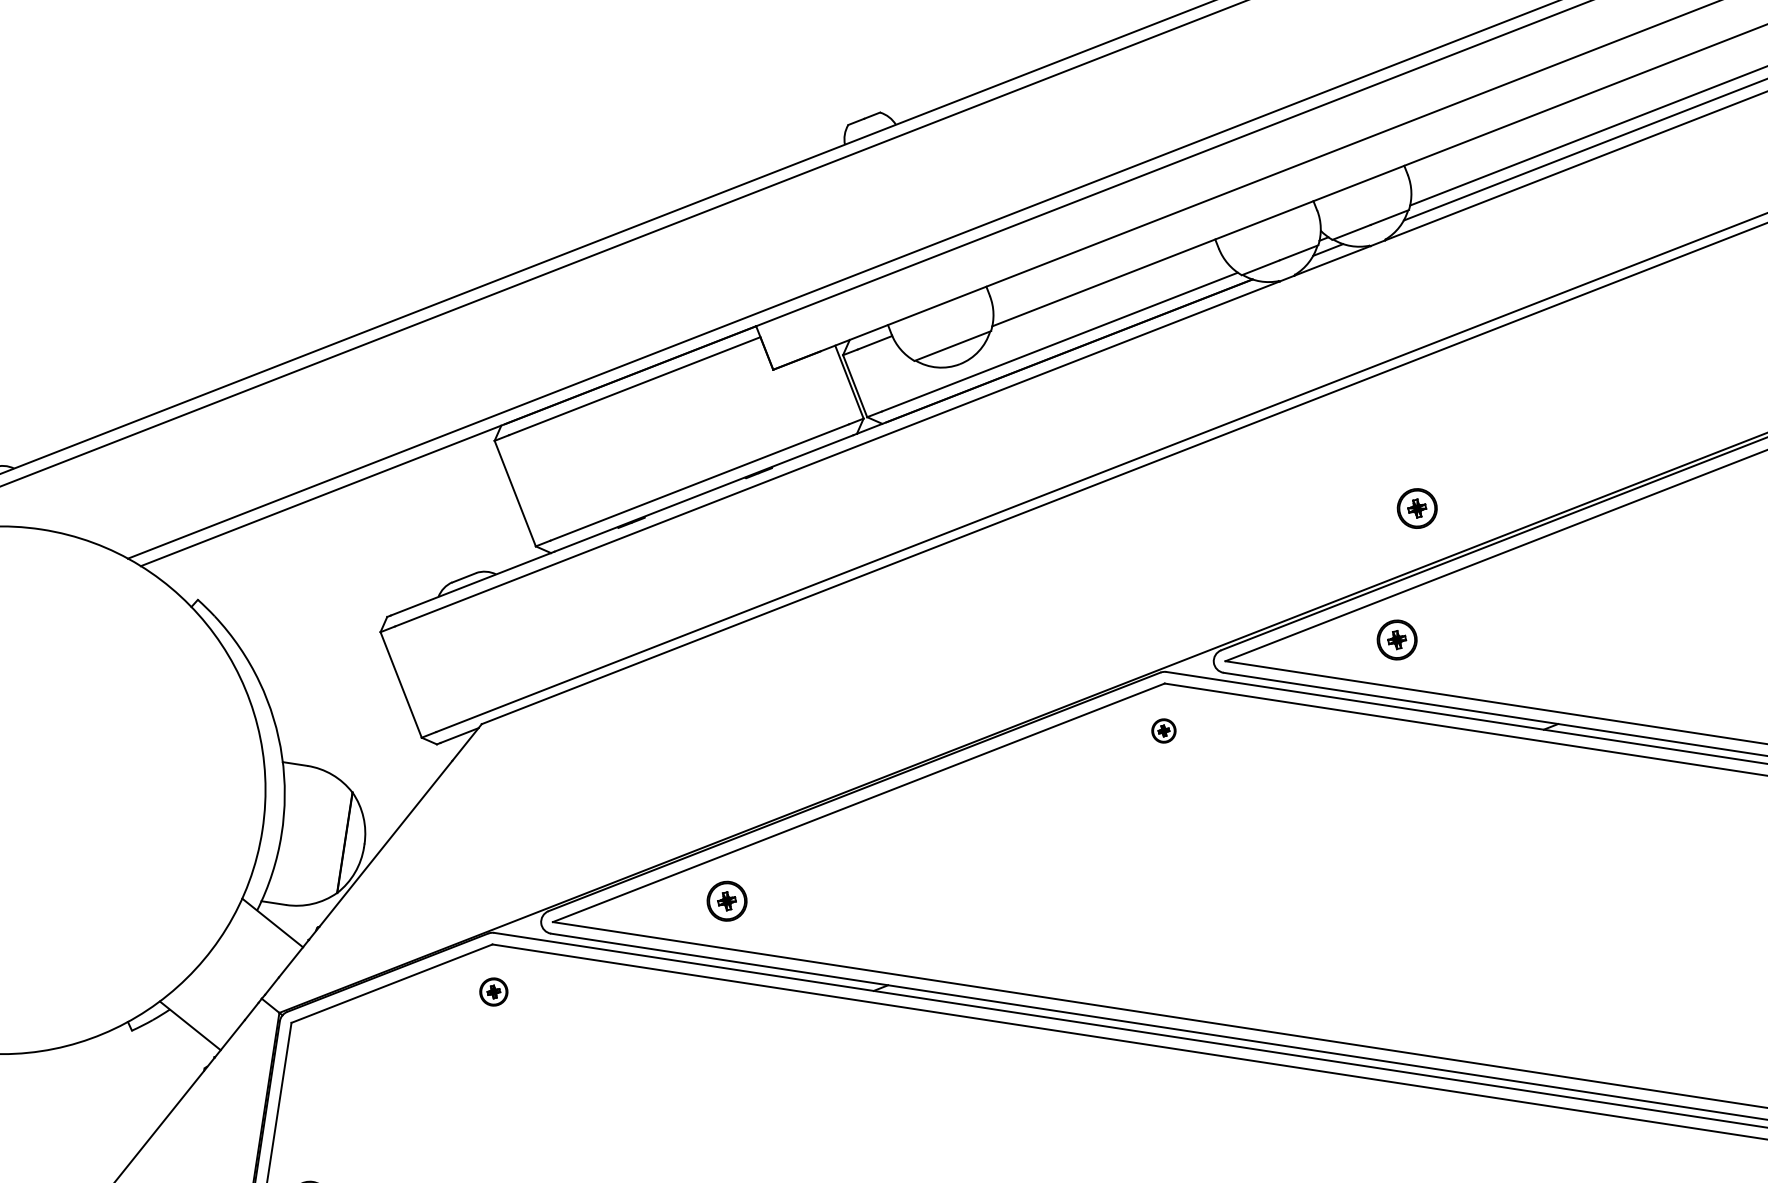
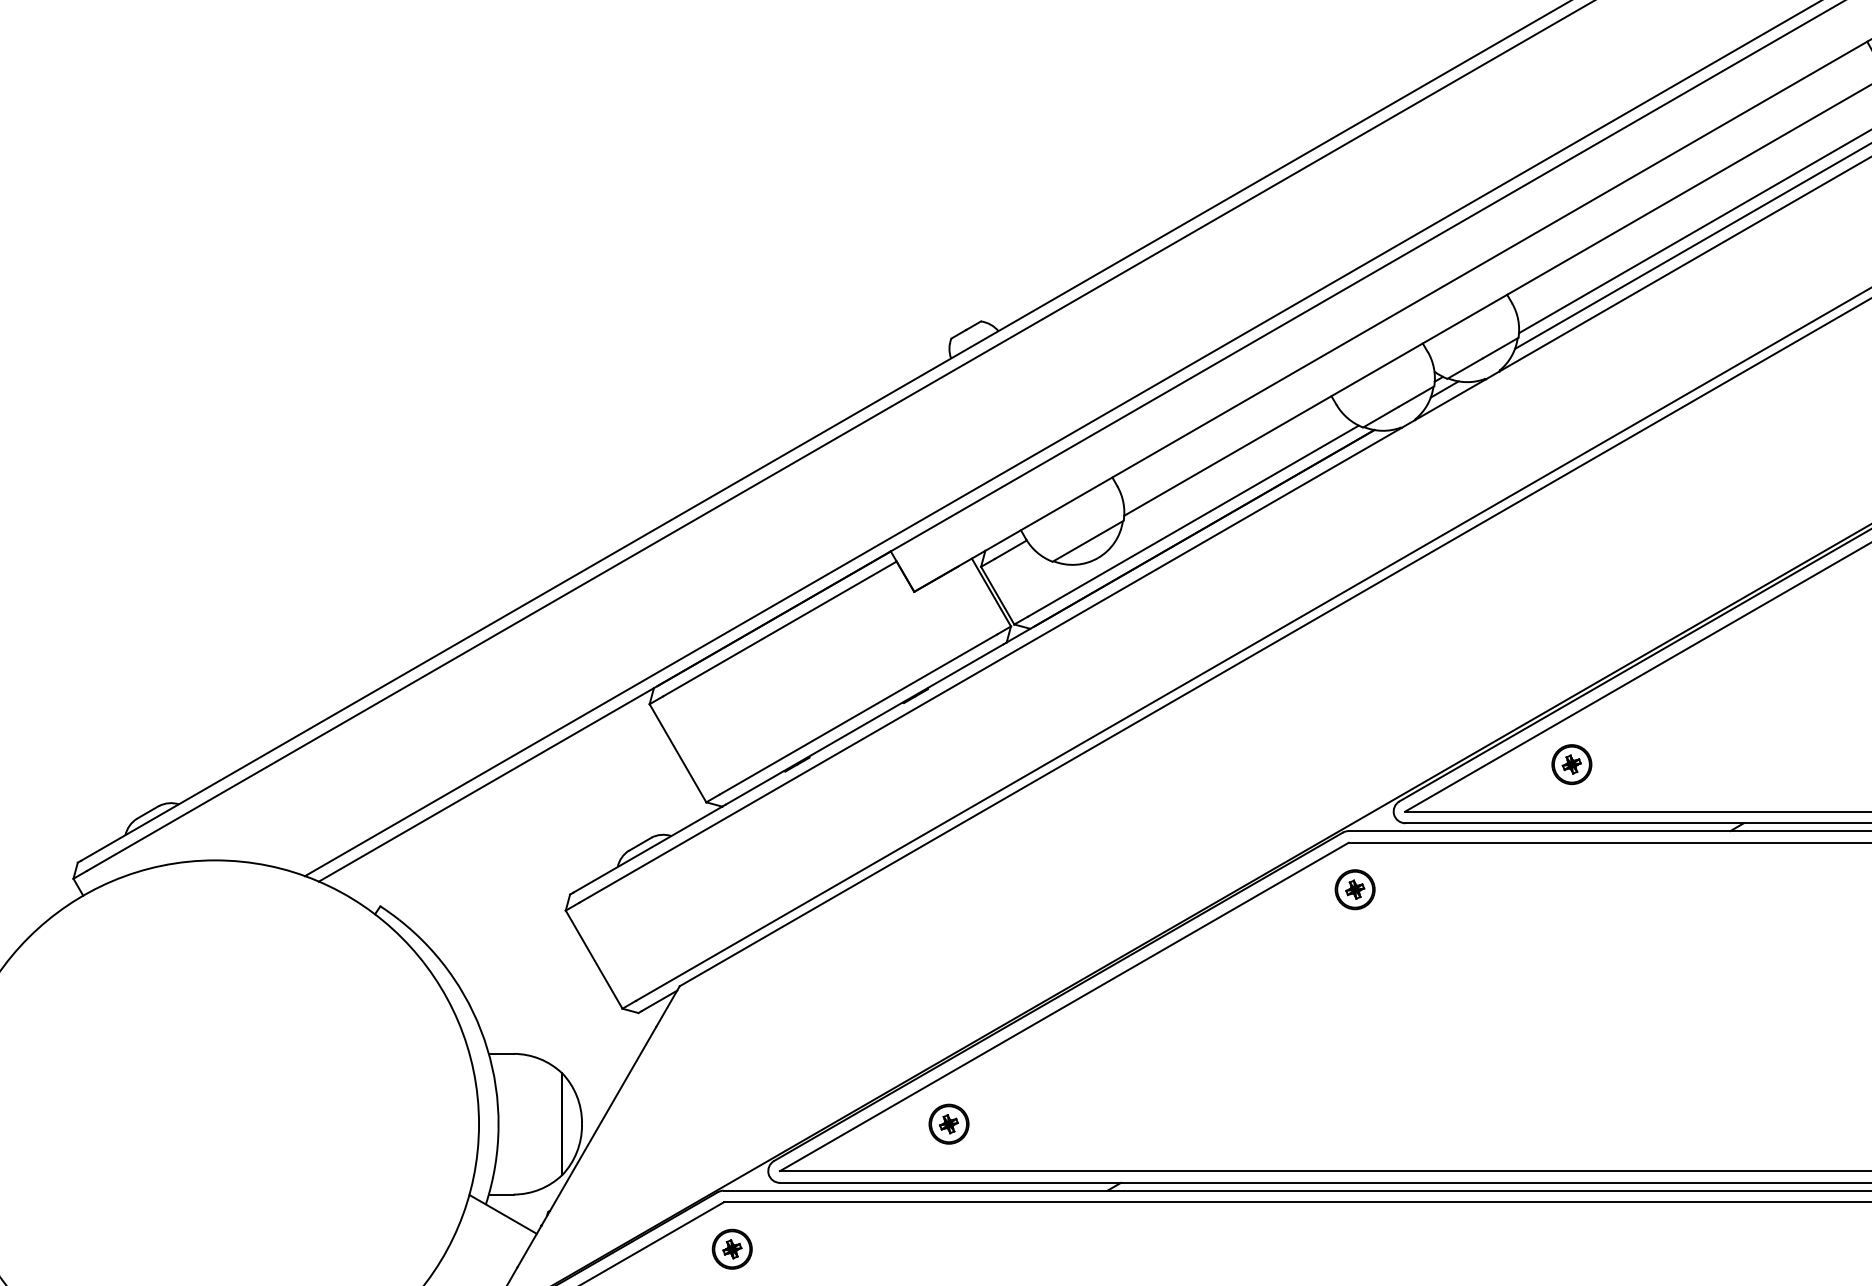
part: (1416, 508) -> (1571, 631), removed
part: (1163, 730) -> (1354, 889), size x1.67
part: (493, 991) -> (731, 1248), size x1.43

